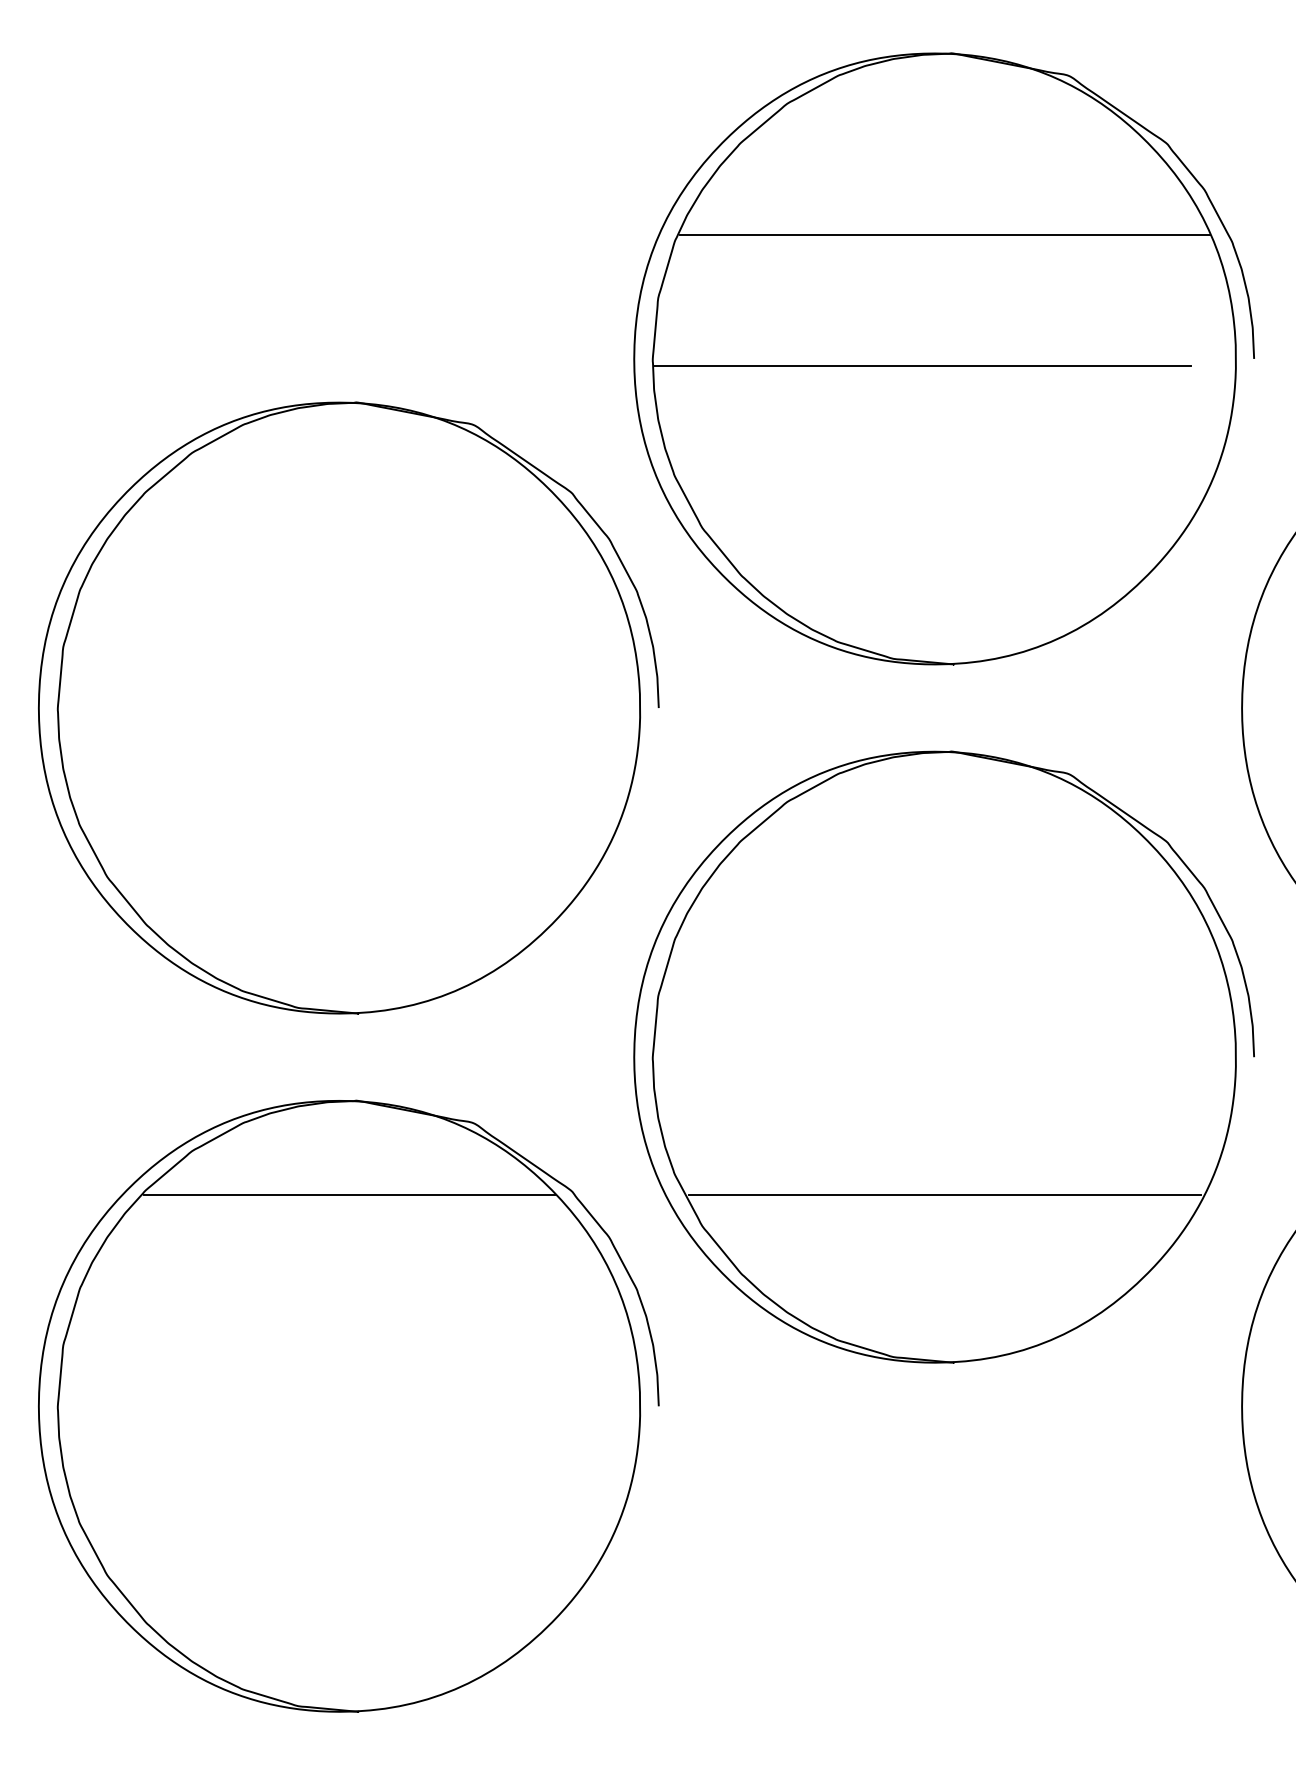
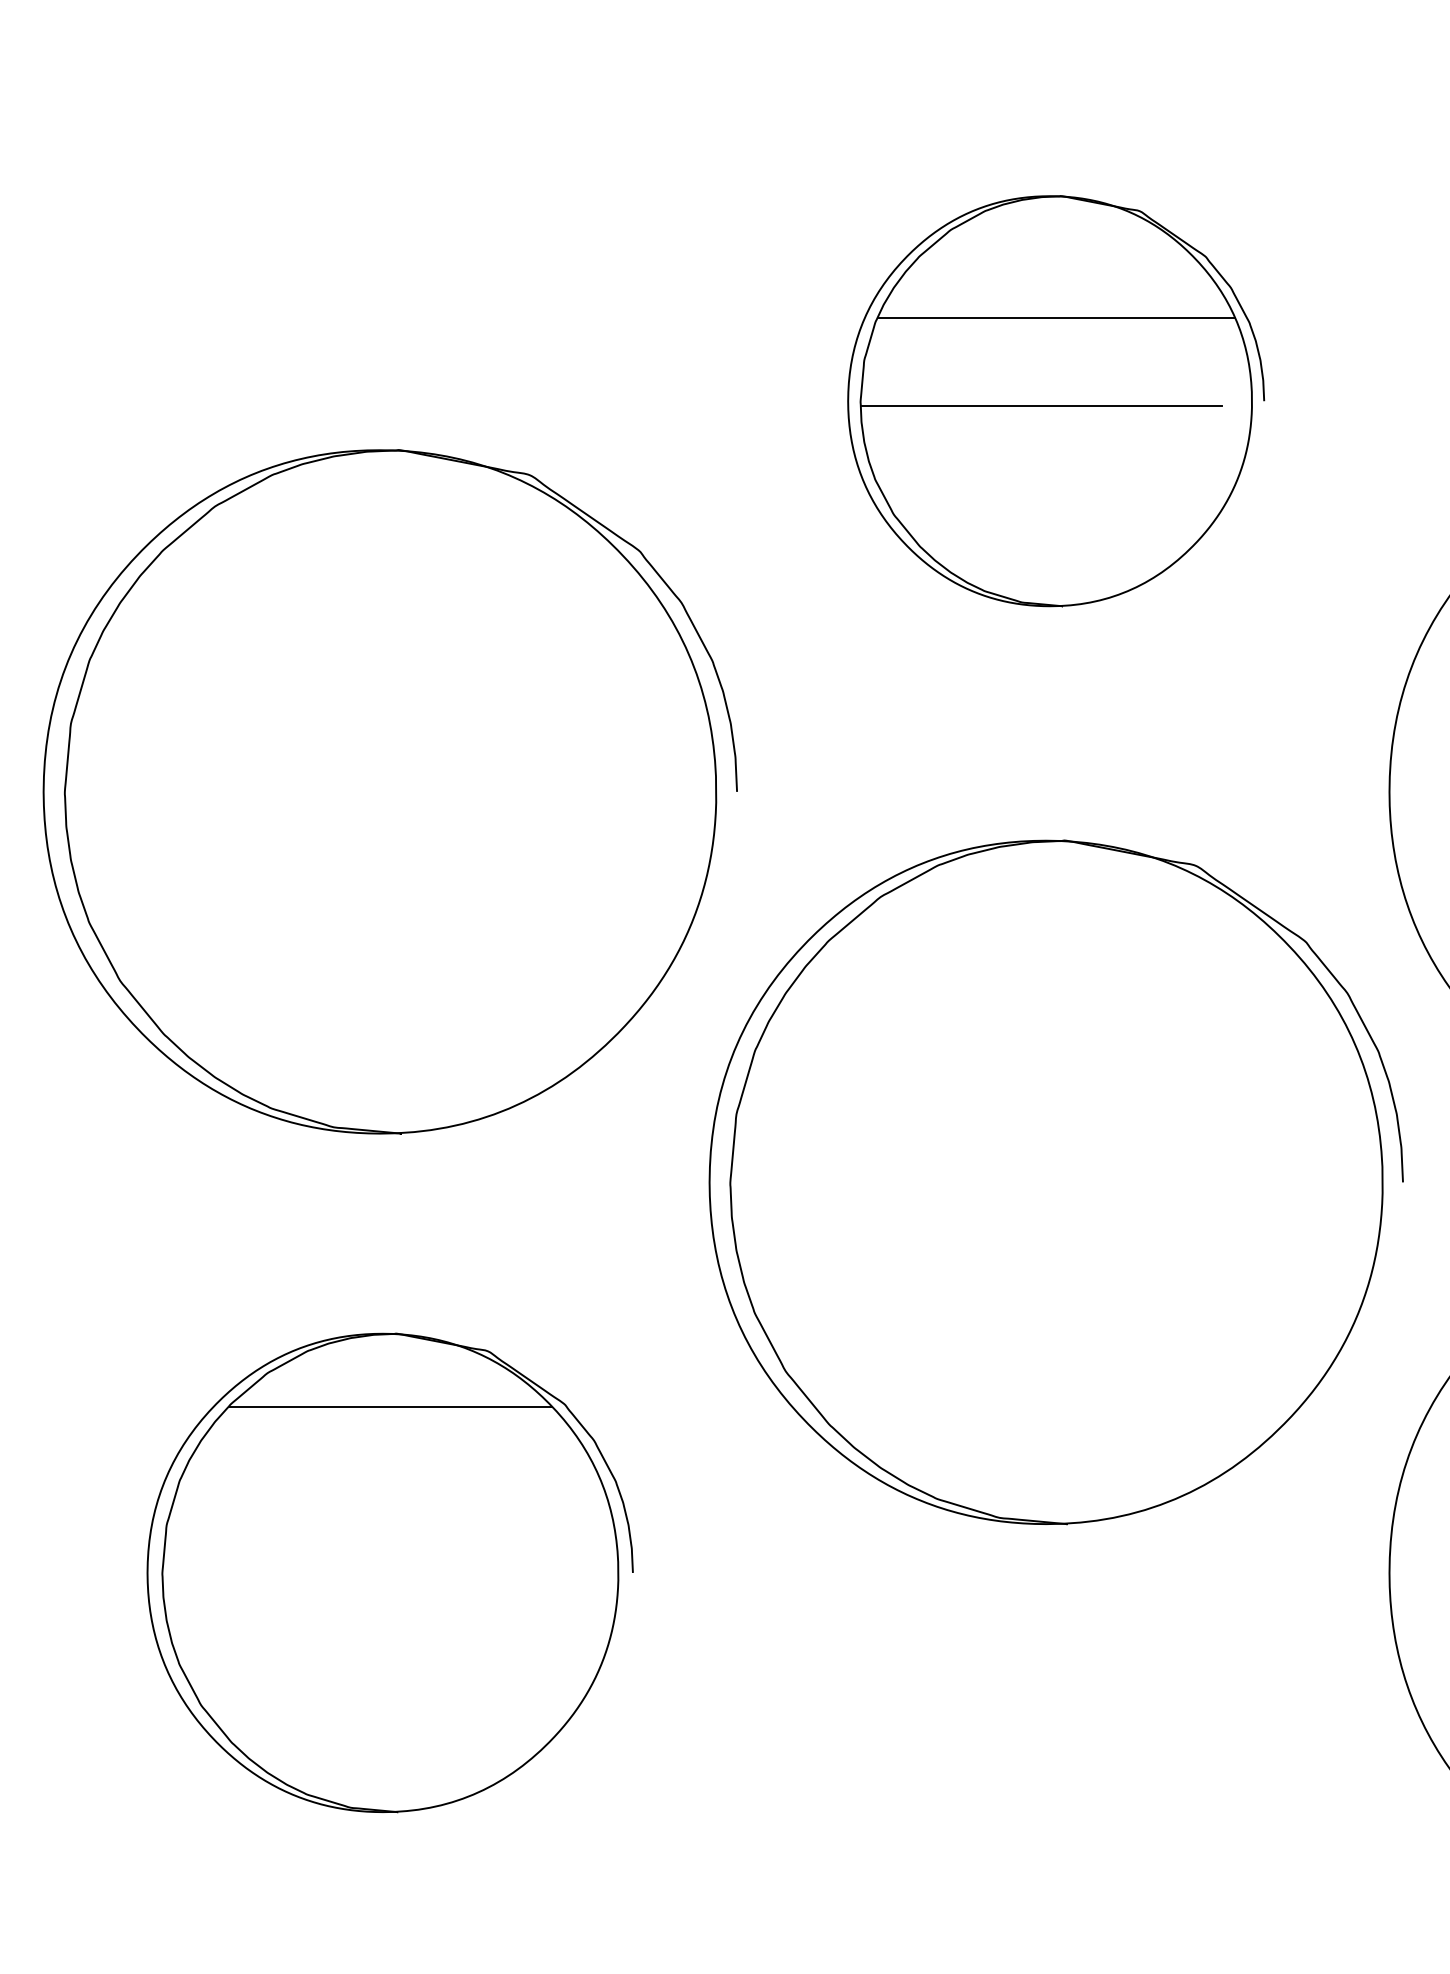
part: (943, 358) -> (1055, 400), size x0.6
line: (945, 1194) -> (1057, 1336), removed
part: (348, 1405) -> (389, 1572), size x0.7

